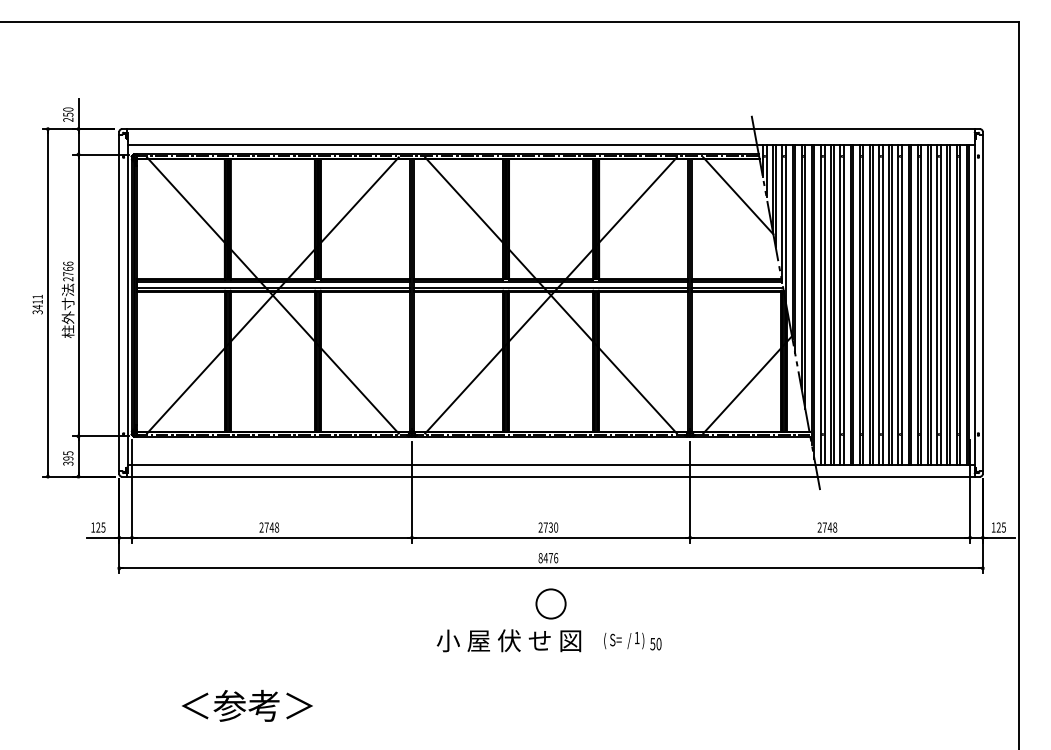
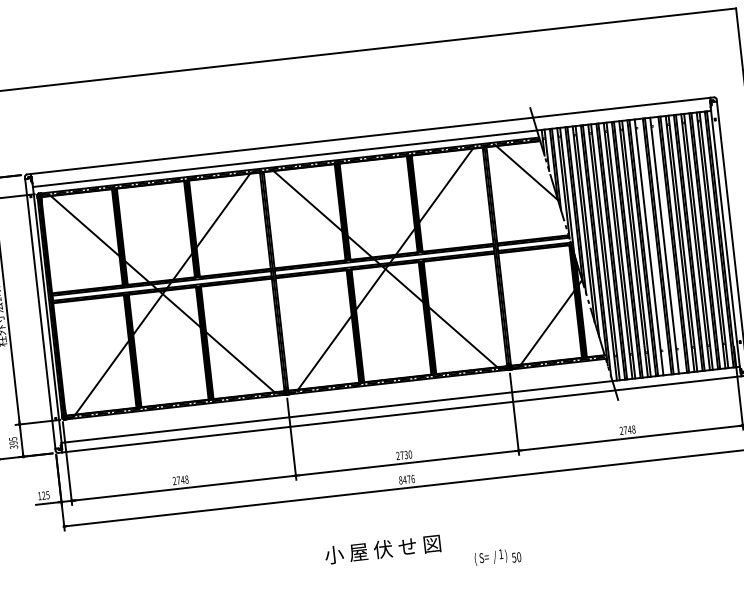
line: (882, 304) -> (651, 246), removed
line: (902, 304) -> (667, 244), removed
circle: (550, 603) -> (412, 515), removed
text: (632, 641) -> (497, 557), moved

